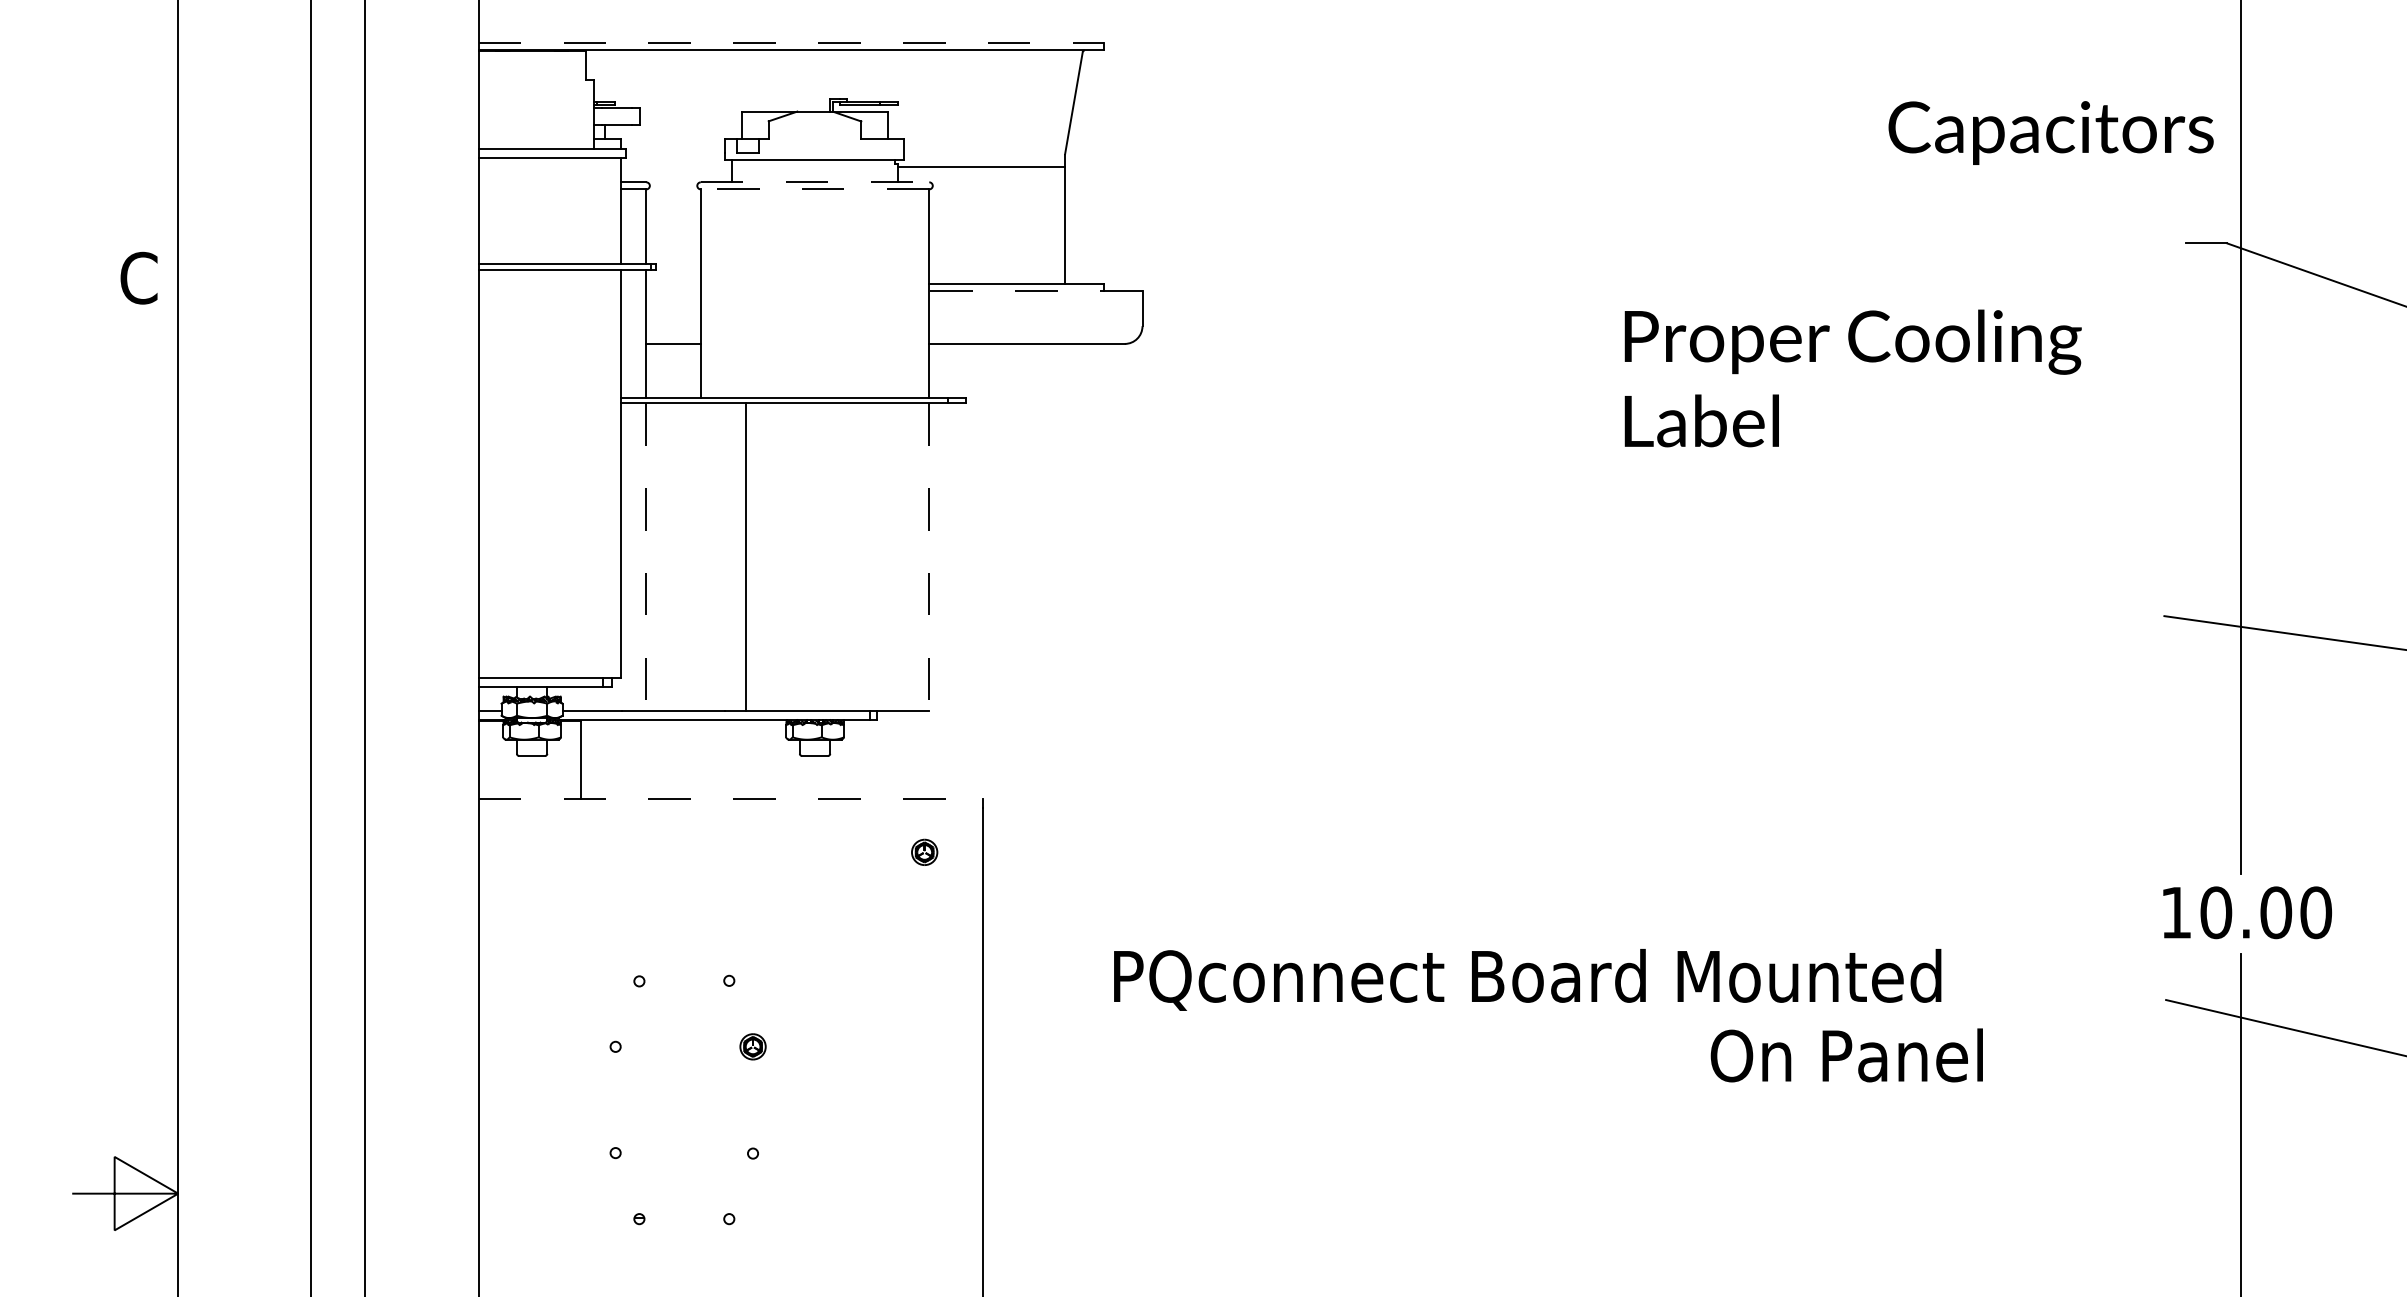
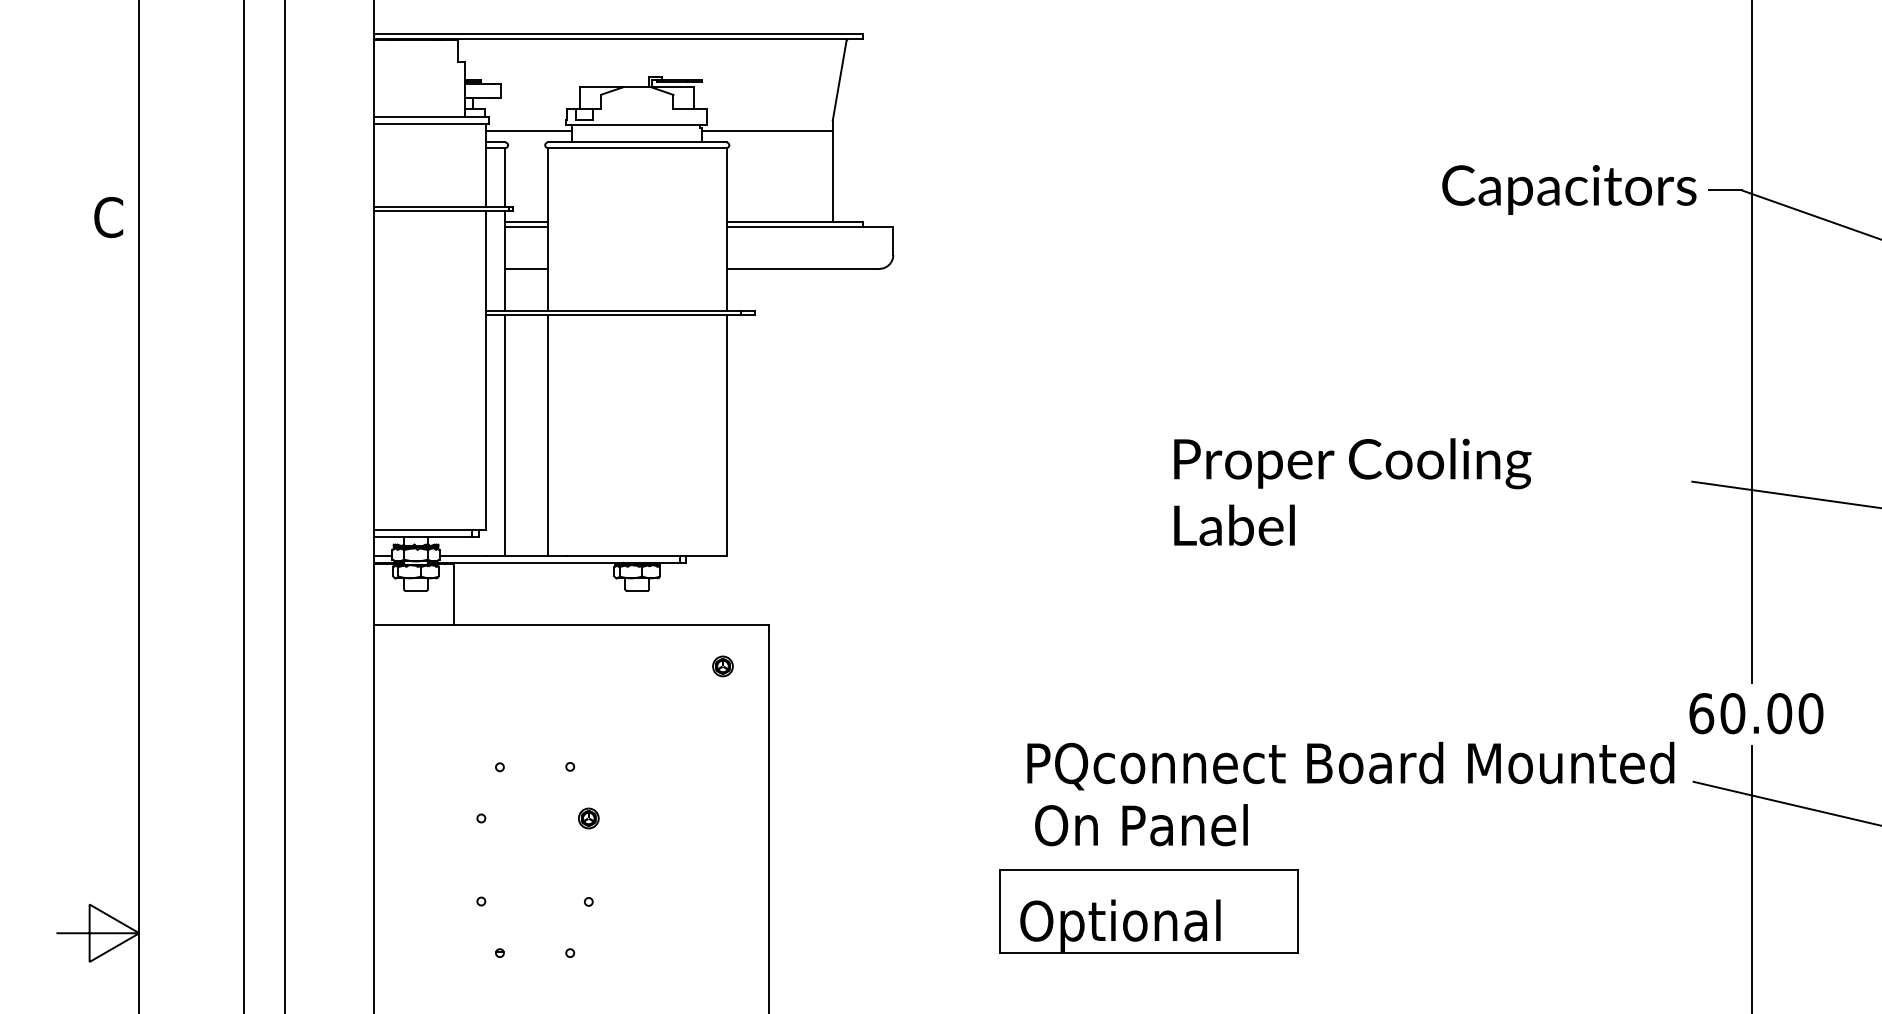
line: (791, 43) -> (618, 33), dashed -> solid
text: (2050, 132) -> (1568, 189), moved
line: (676, 167) -> (528, 130), added
line: (815, 182) -> (637, 142), dashed -> solid
line: (814, 189) -> (636, 148), dashed -> solid
line: (673, 283) -> (526, 221), added
line: (673, 290) -> (526, 227), added
line: (1035, 290) -> (809, 227), dashed -> solid
text: (1852, 378) -> (1352, 492), moved
line: (646, 557) -> (505, 435), dashed -> solid
line: (745, 557) -> (547, 435), moved
line: (929, 557) -> (726, 435), dashed -> solid
line: (731, 799) -> (571, 625), dashed -> solid
text: (2176, 912) -> (1701, 713), 10.00 -> 60.00
text: (1527, 979) -> (1350, 765), moved
text: (1846, 1055) -> (1141, 825), moved
part: (1469, 1165) -> (1148, 911), added

